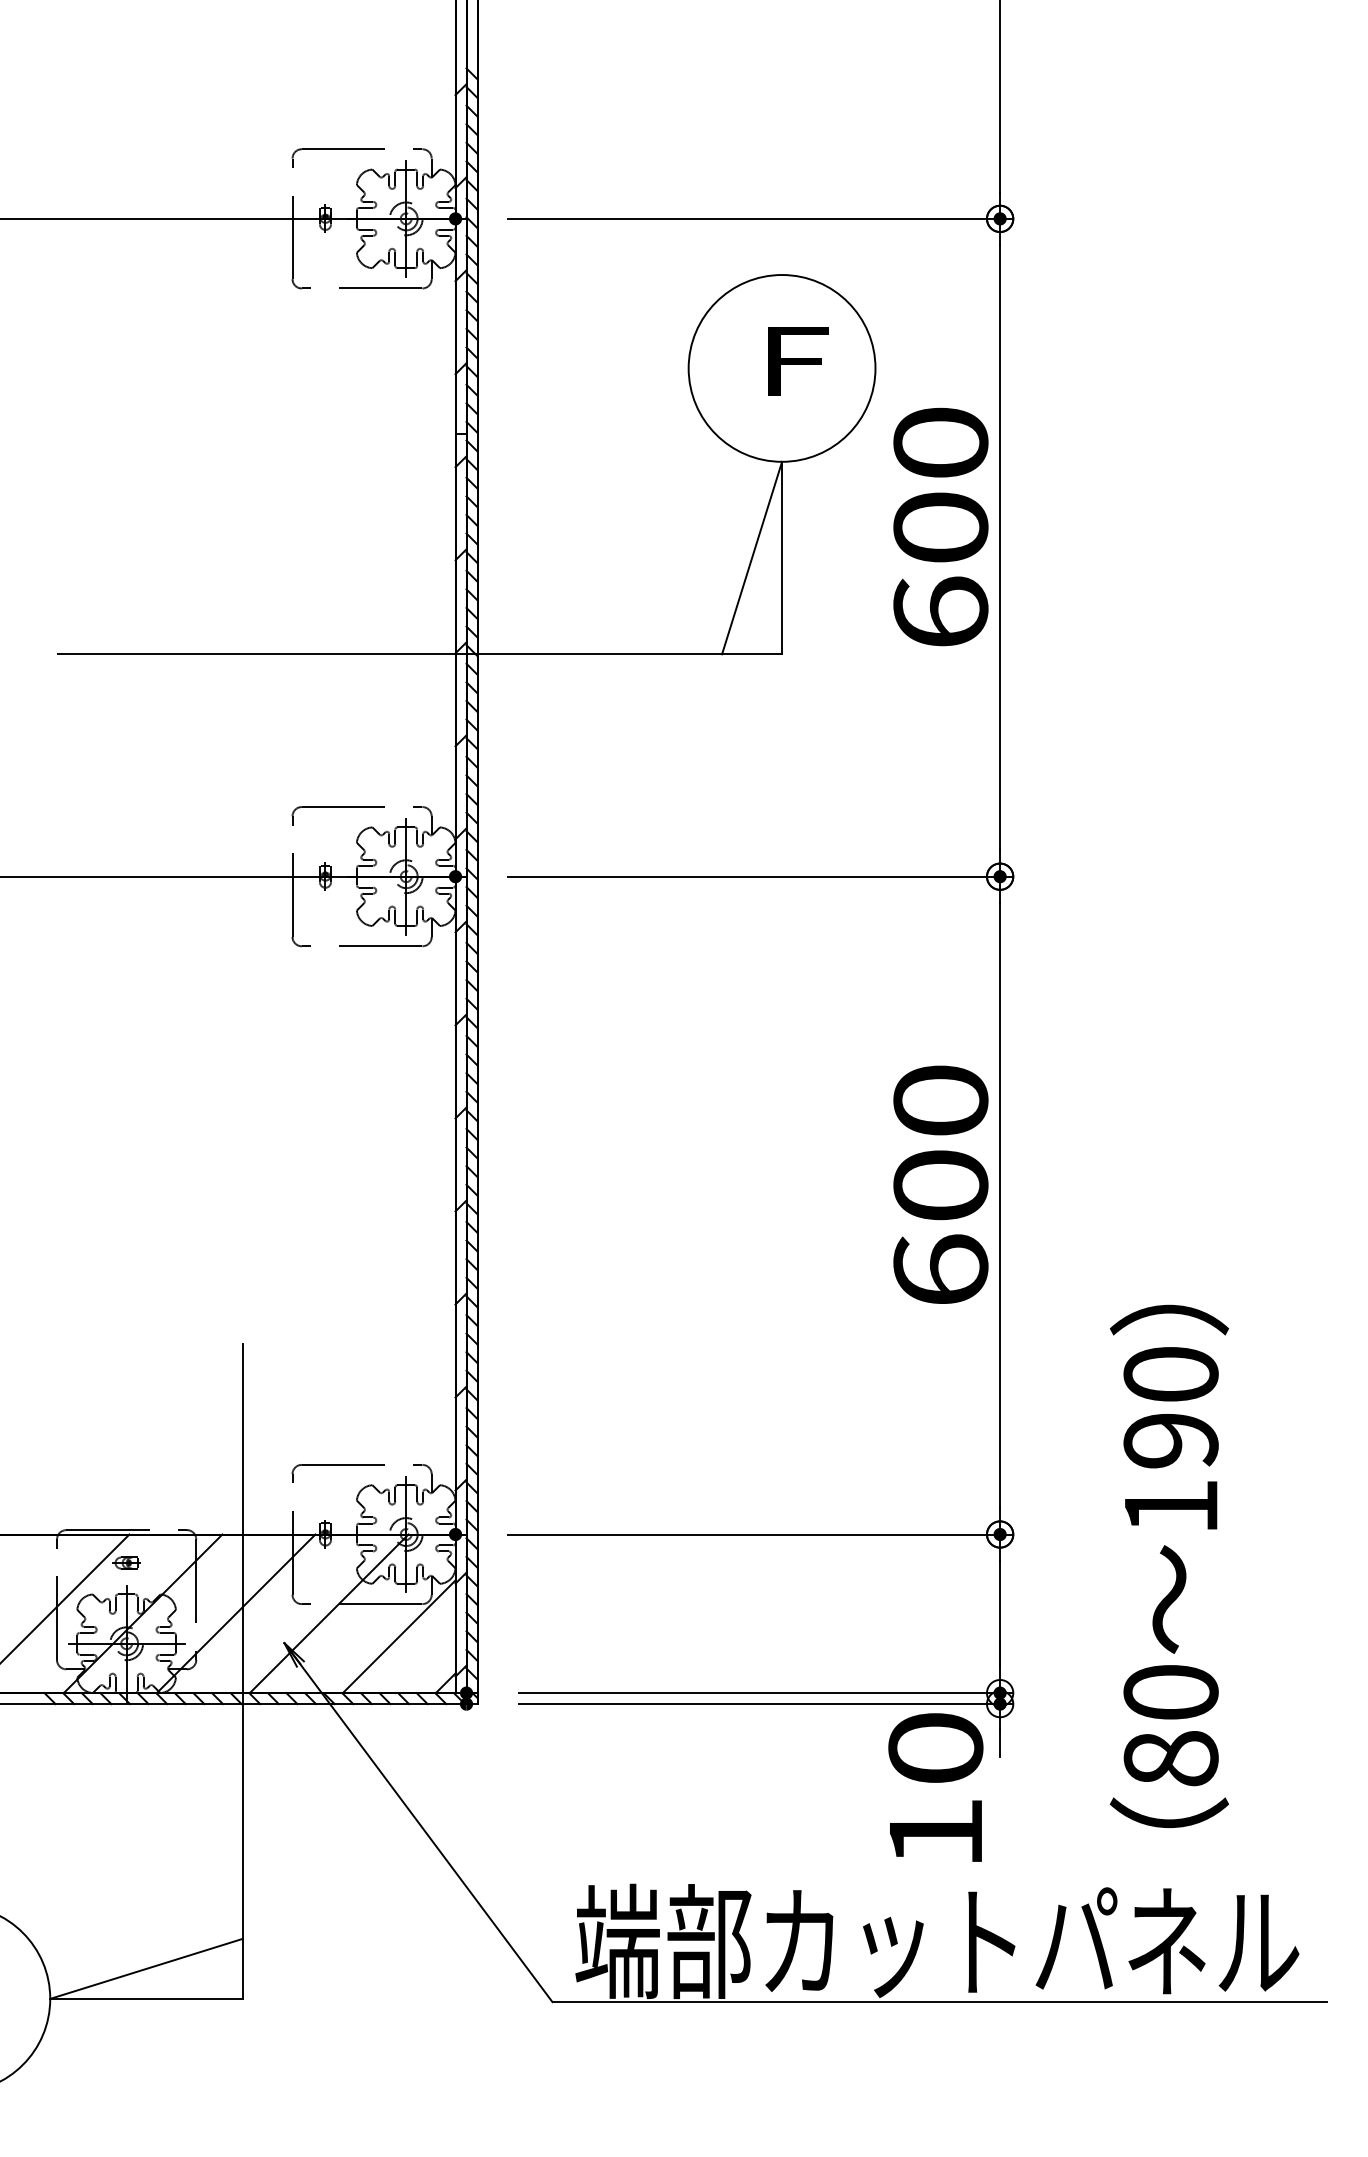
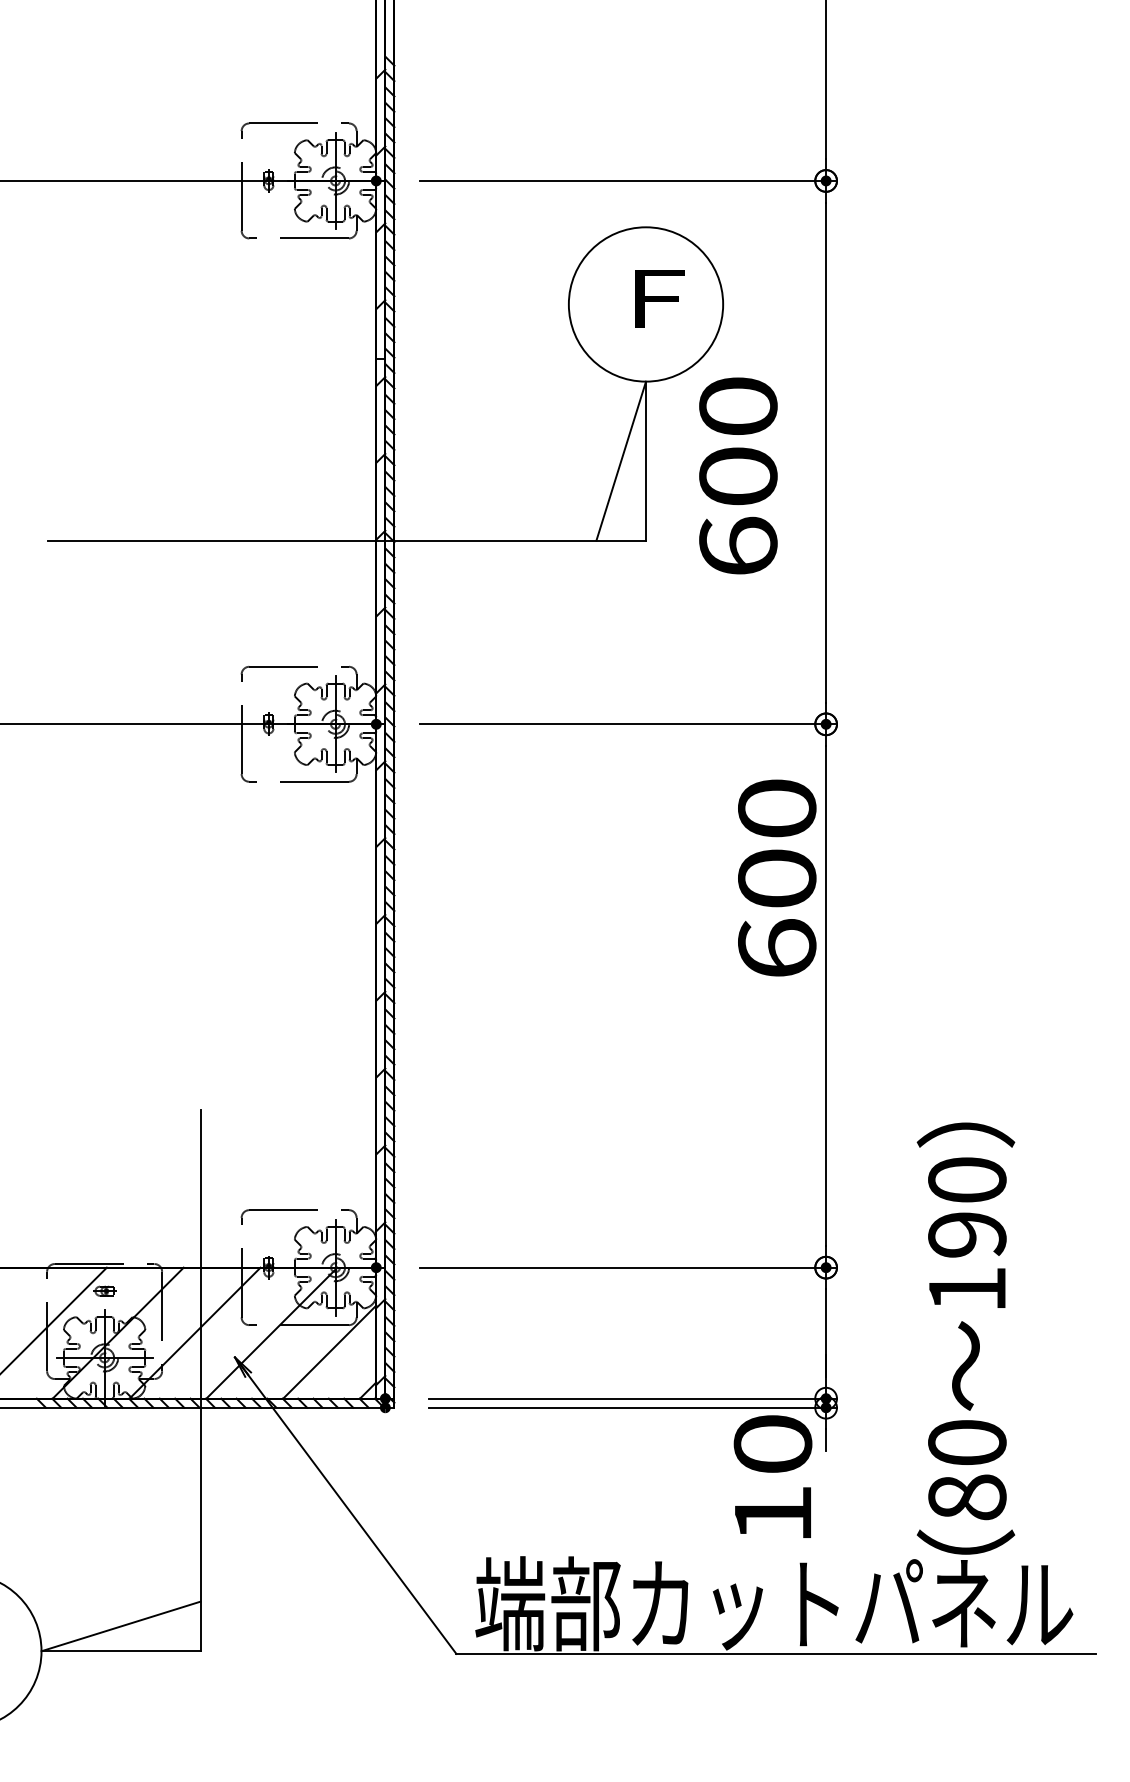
text: (940, 526) -> (738, 475), moved
text: (940, 1184) -> (776, 877), moved
text: (1168, 1565) -> (965, 1337), moved

